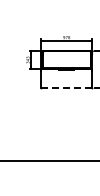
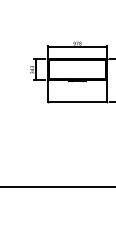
line: (66, 87) -> (77, 101), dashed -> solid

